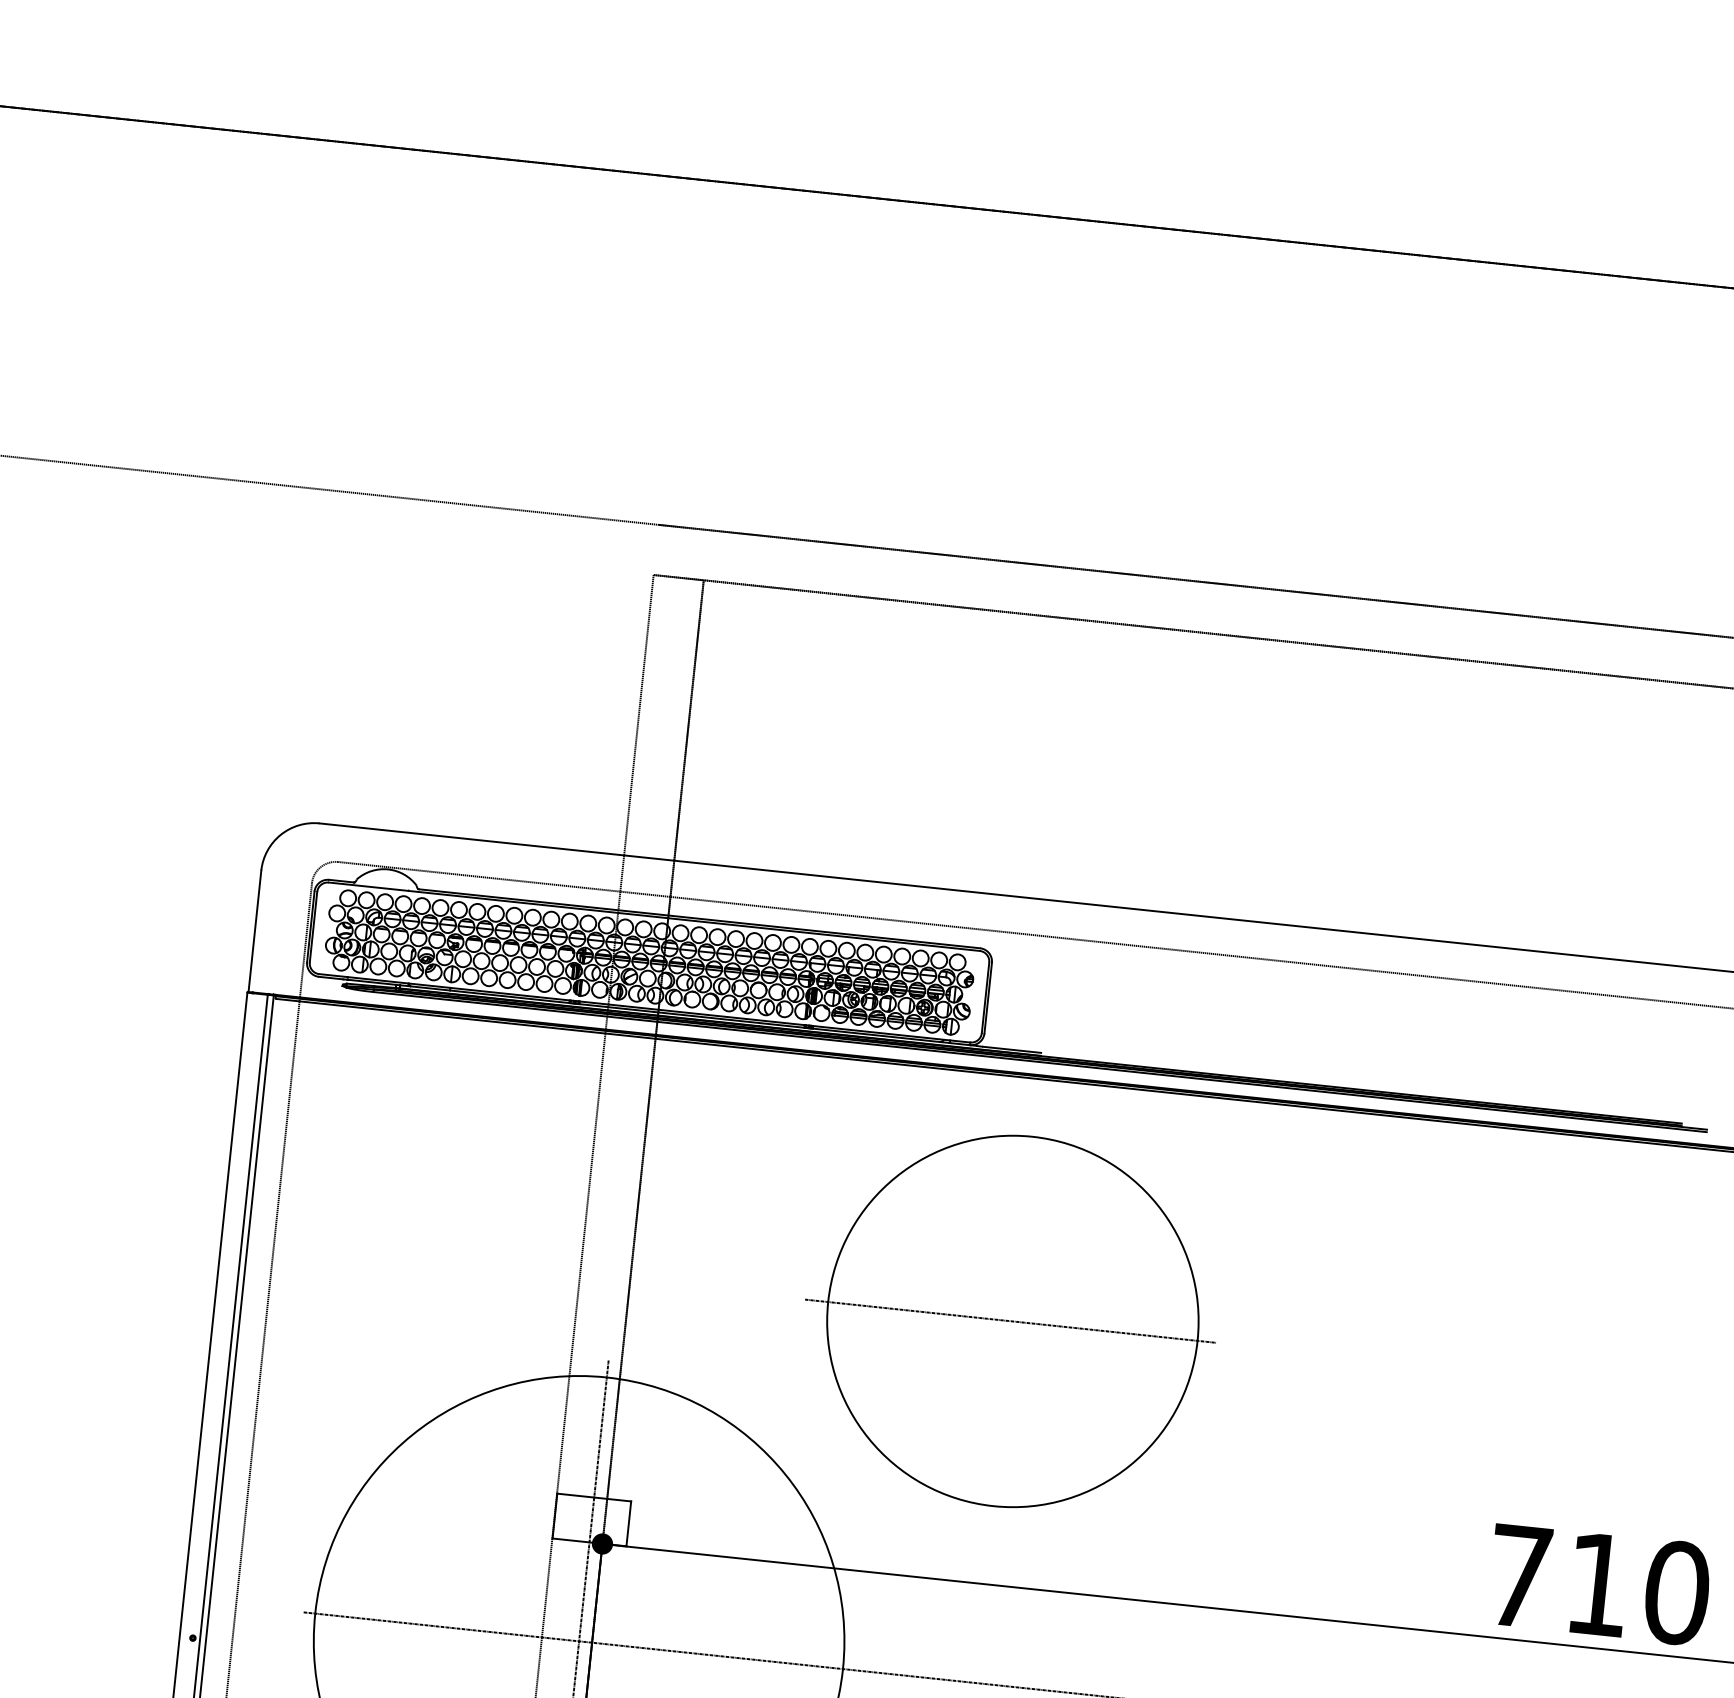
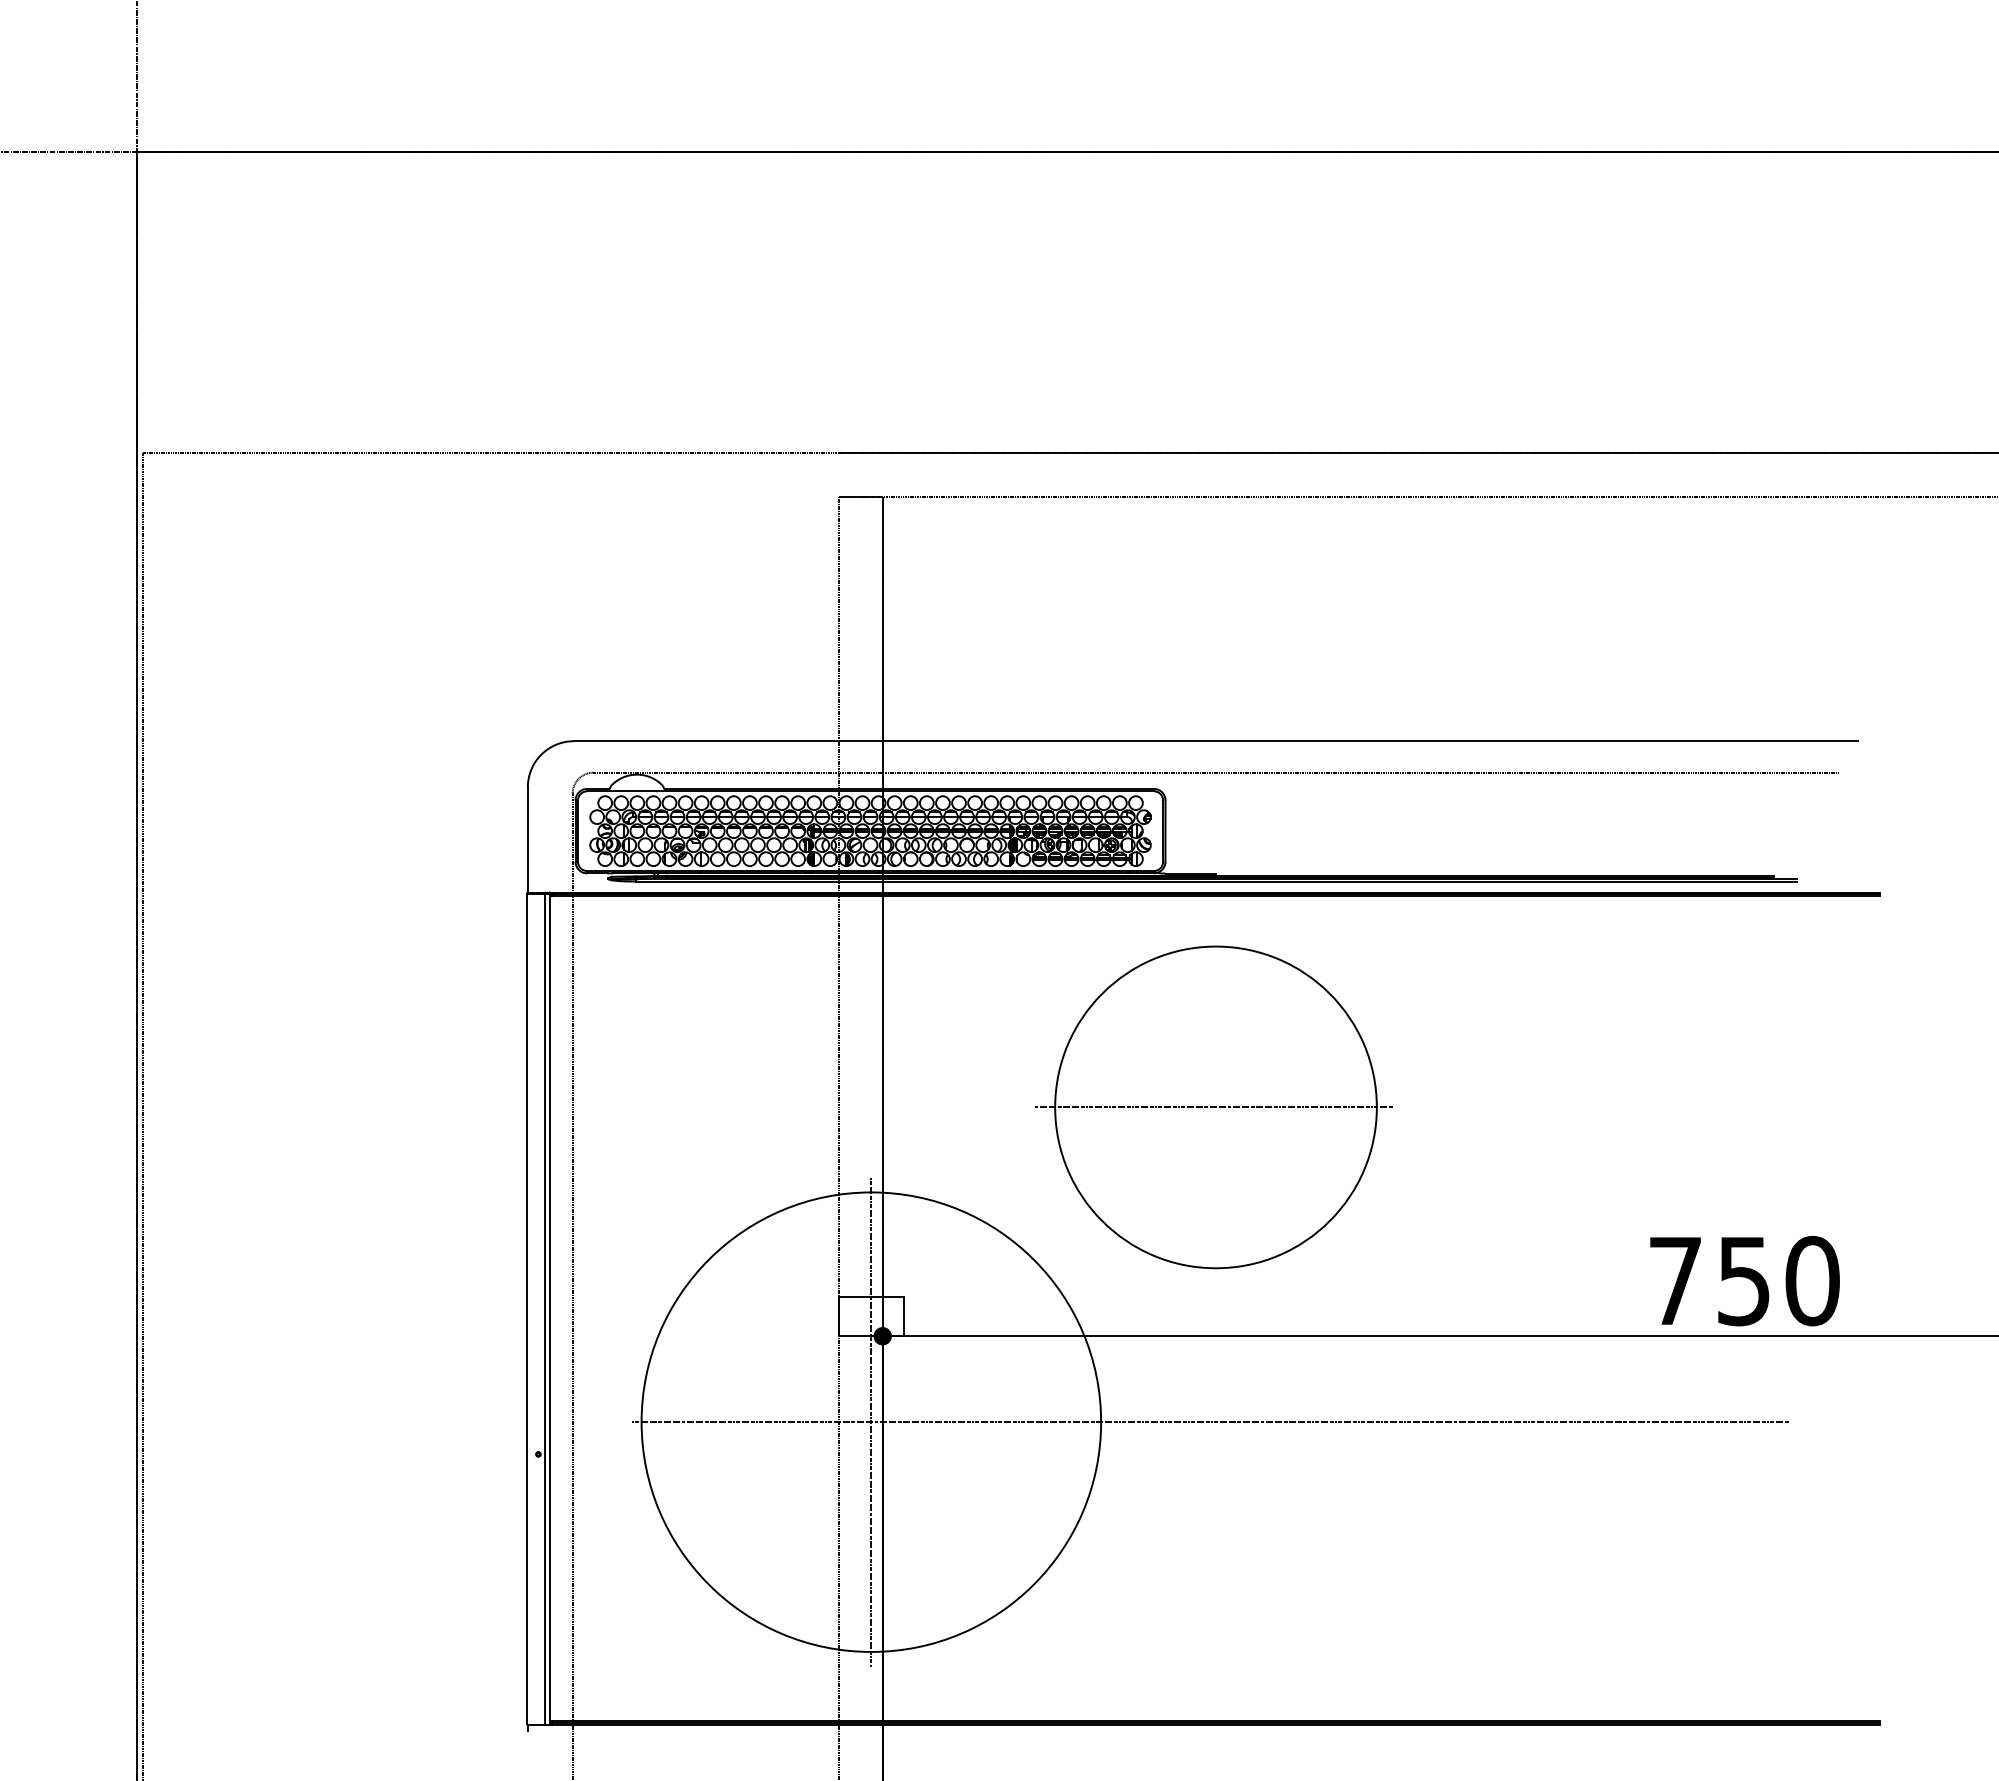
text: (1597, 1585) -> (1743, 1281), 710 -> 750

